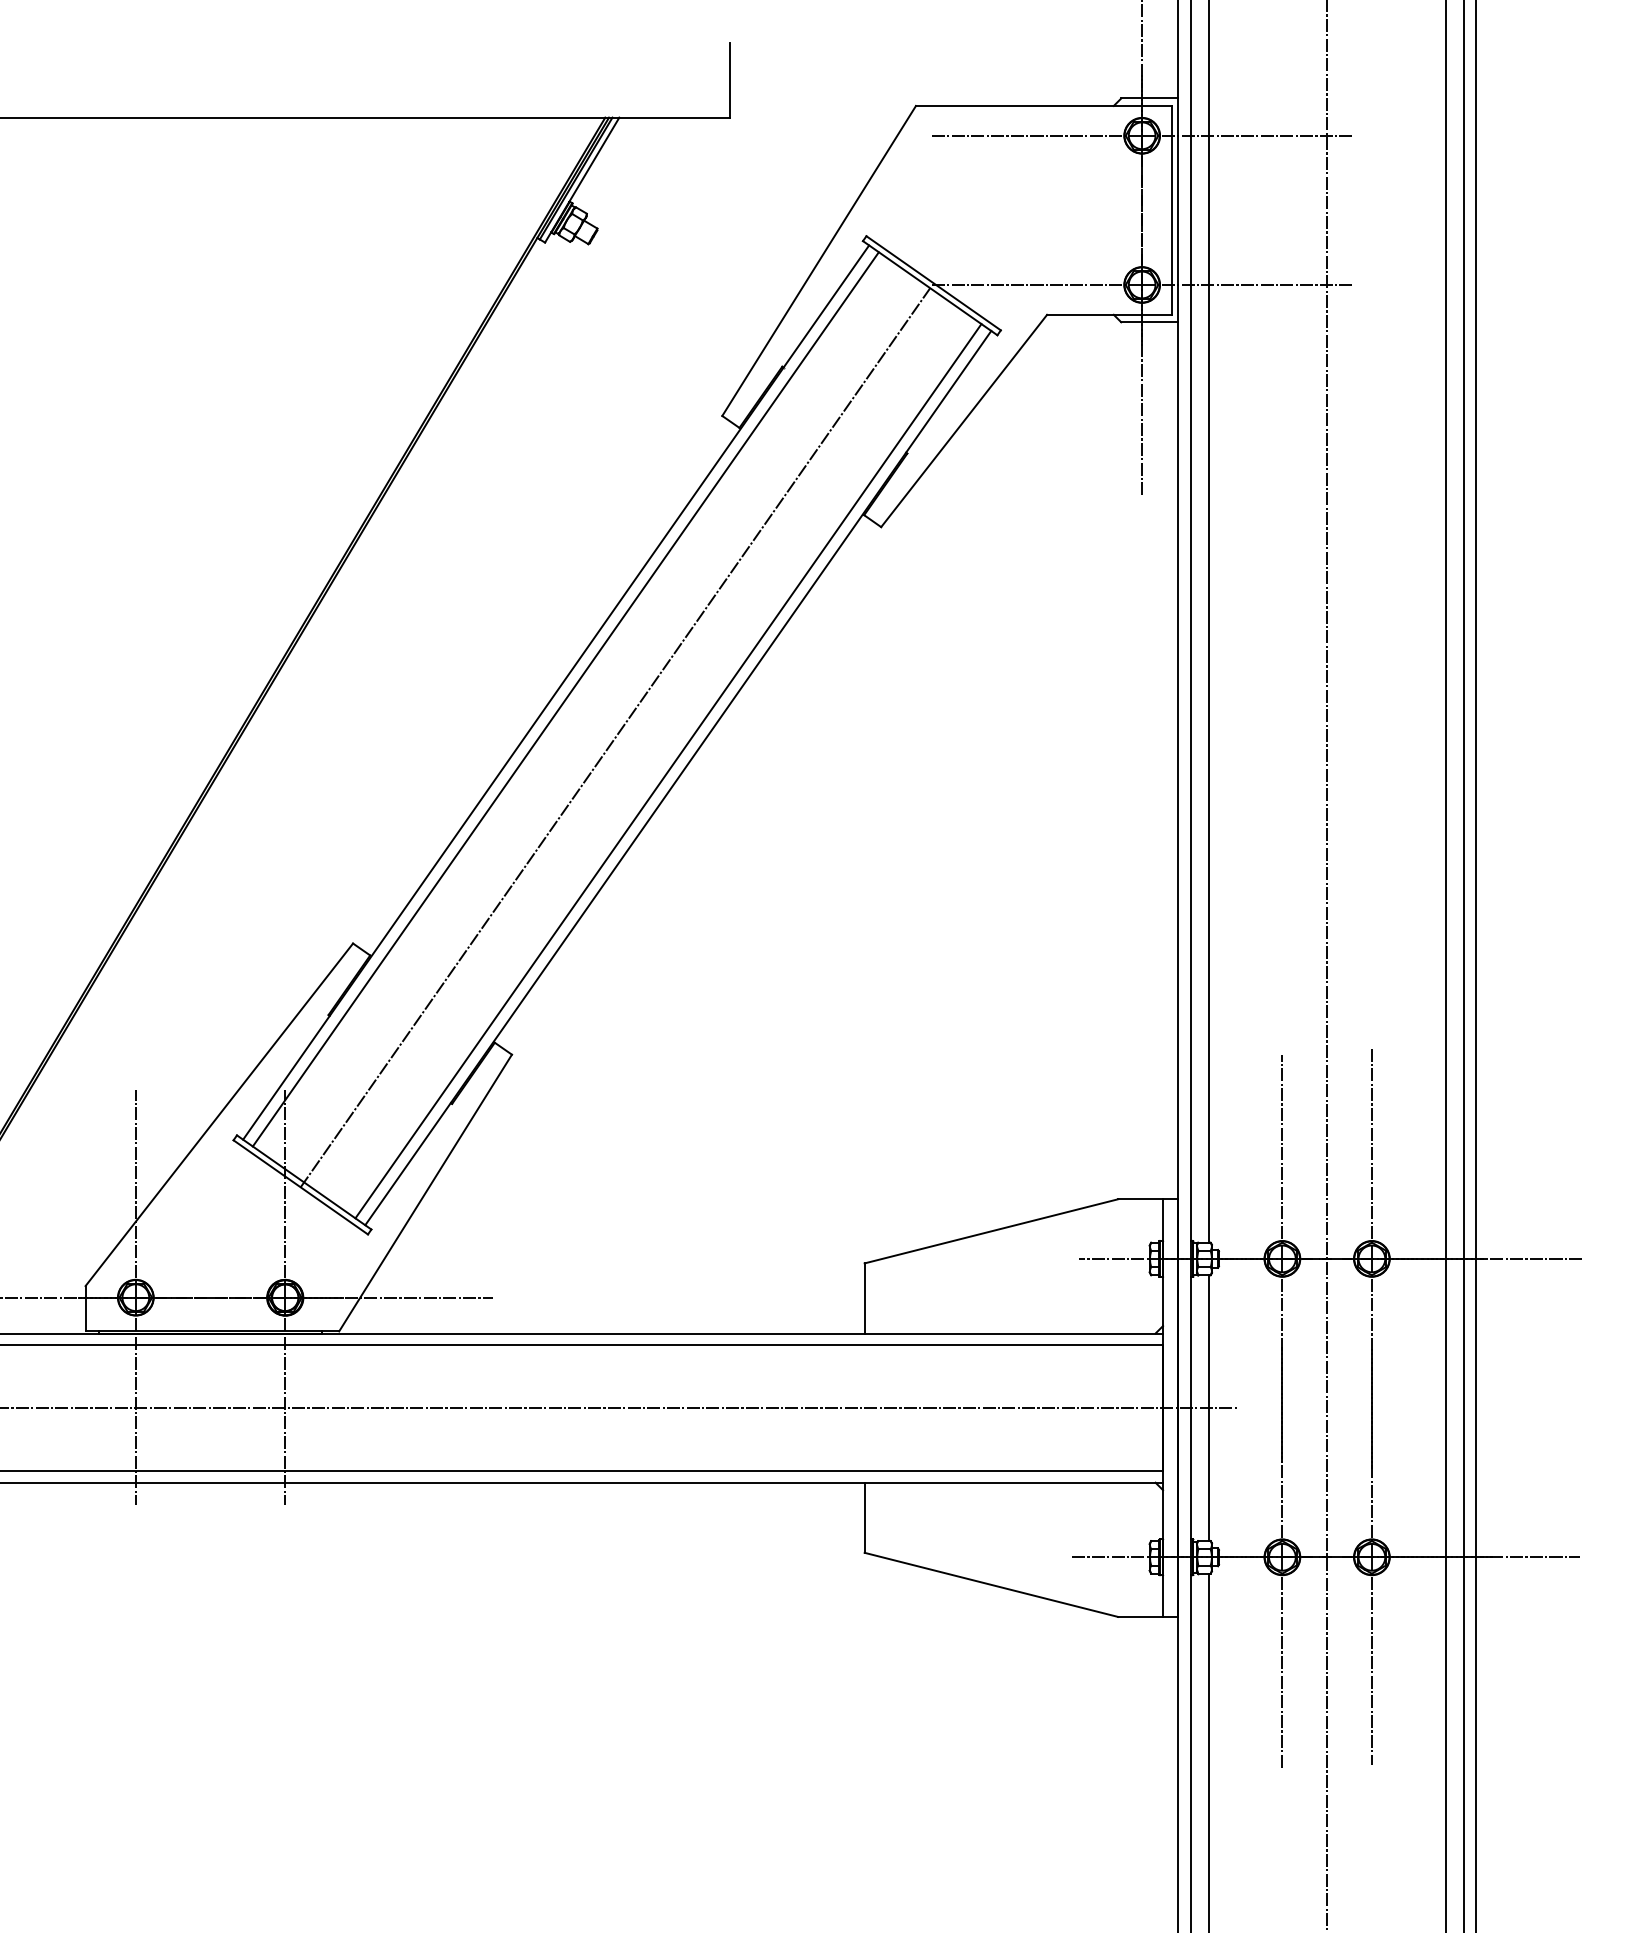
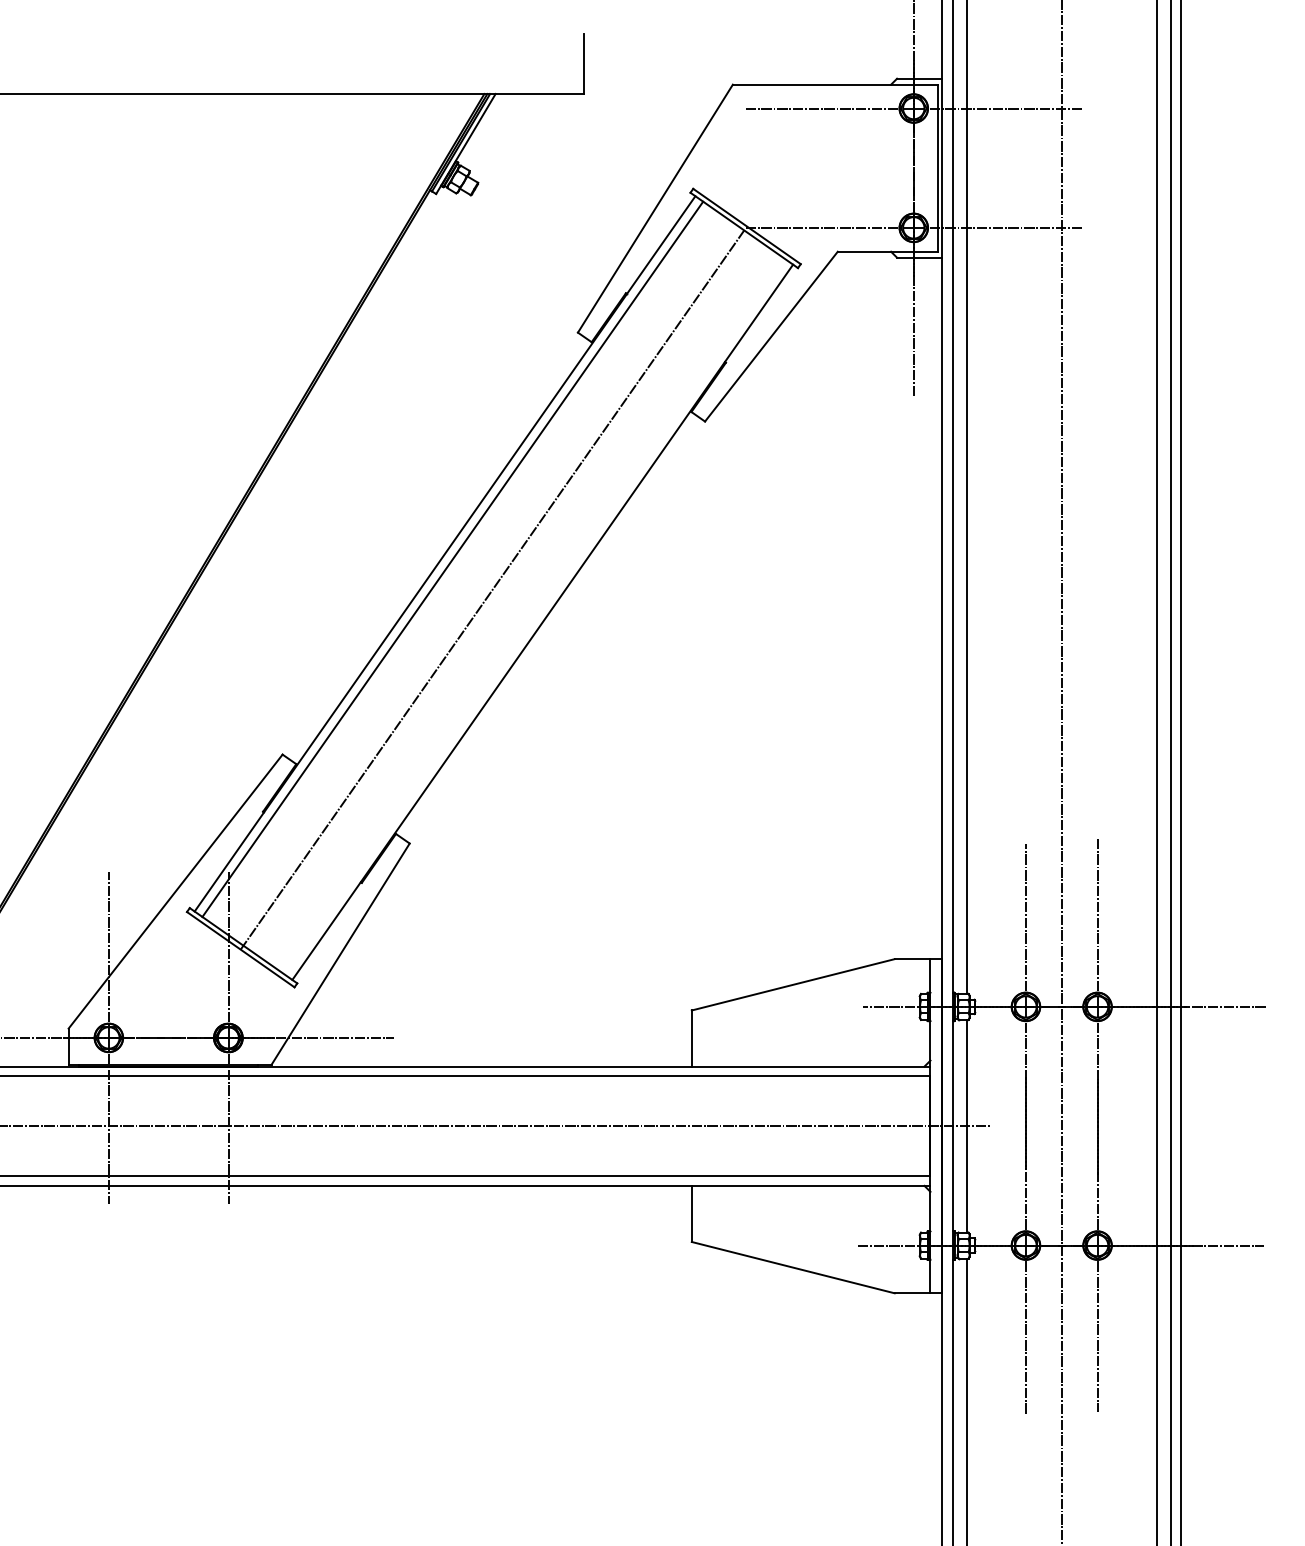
line: (667, 770) -> (534, 616), removed

